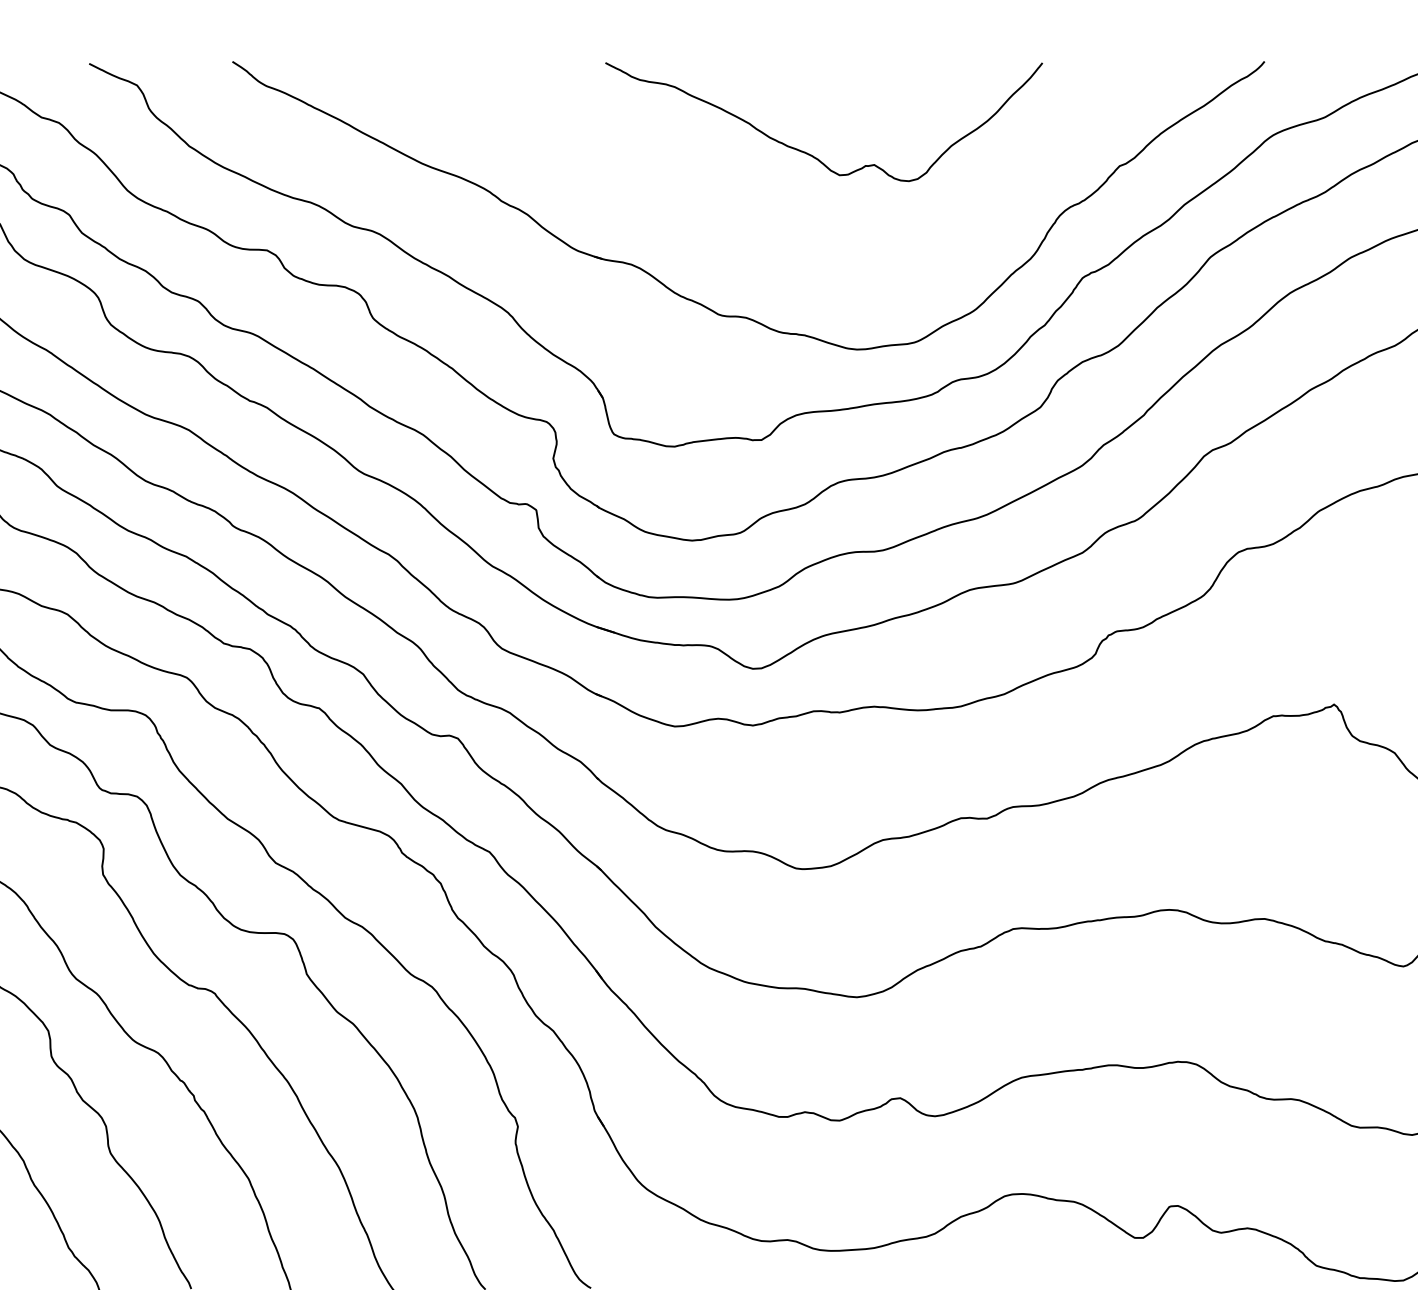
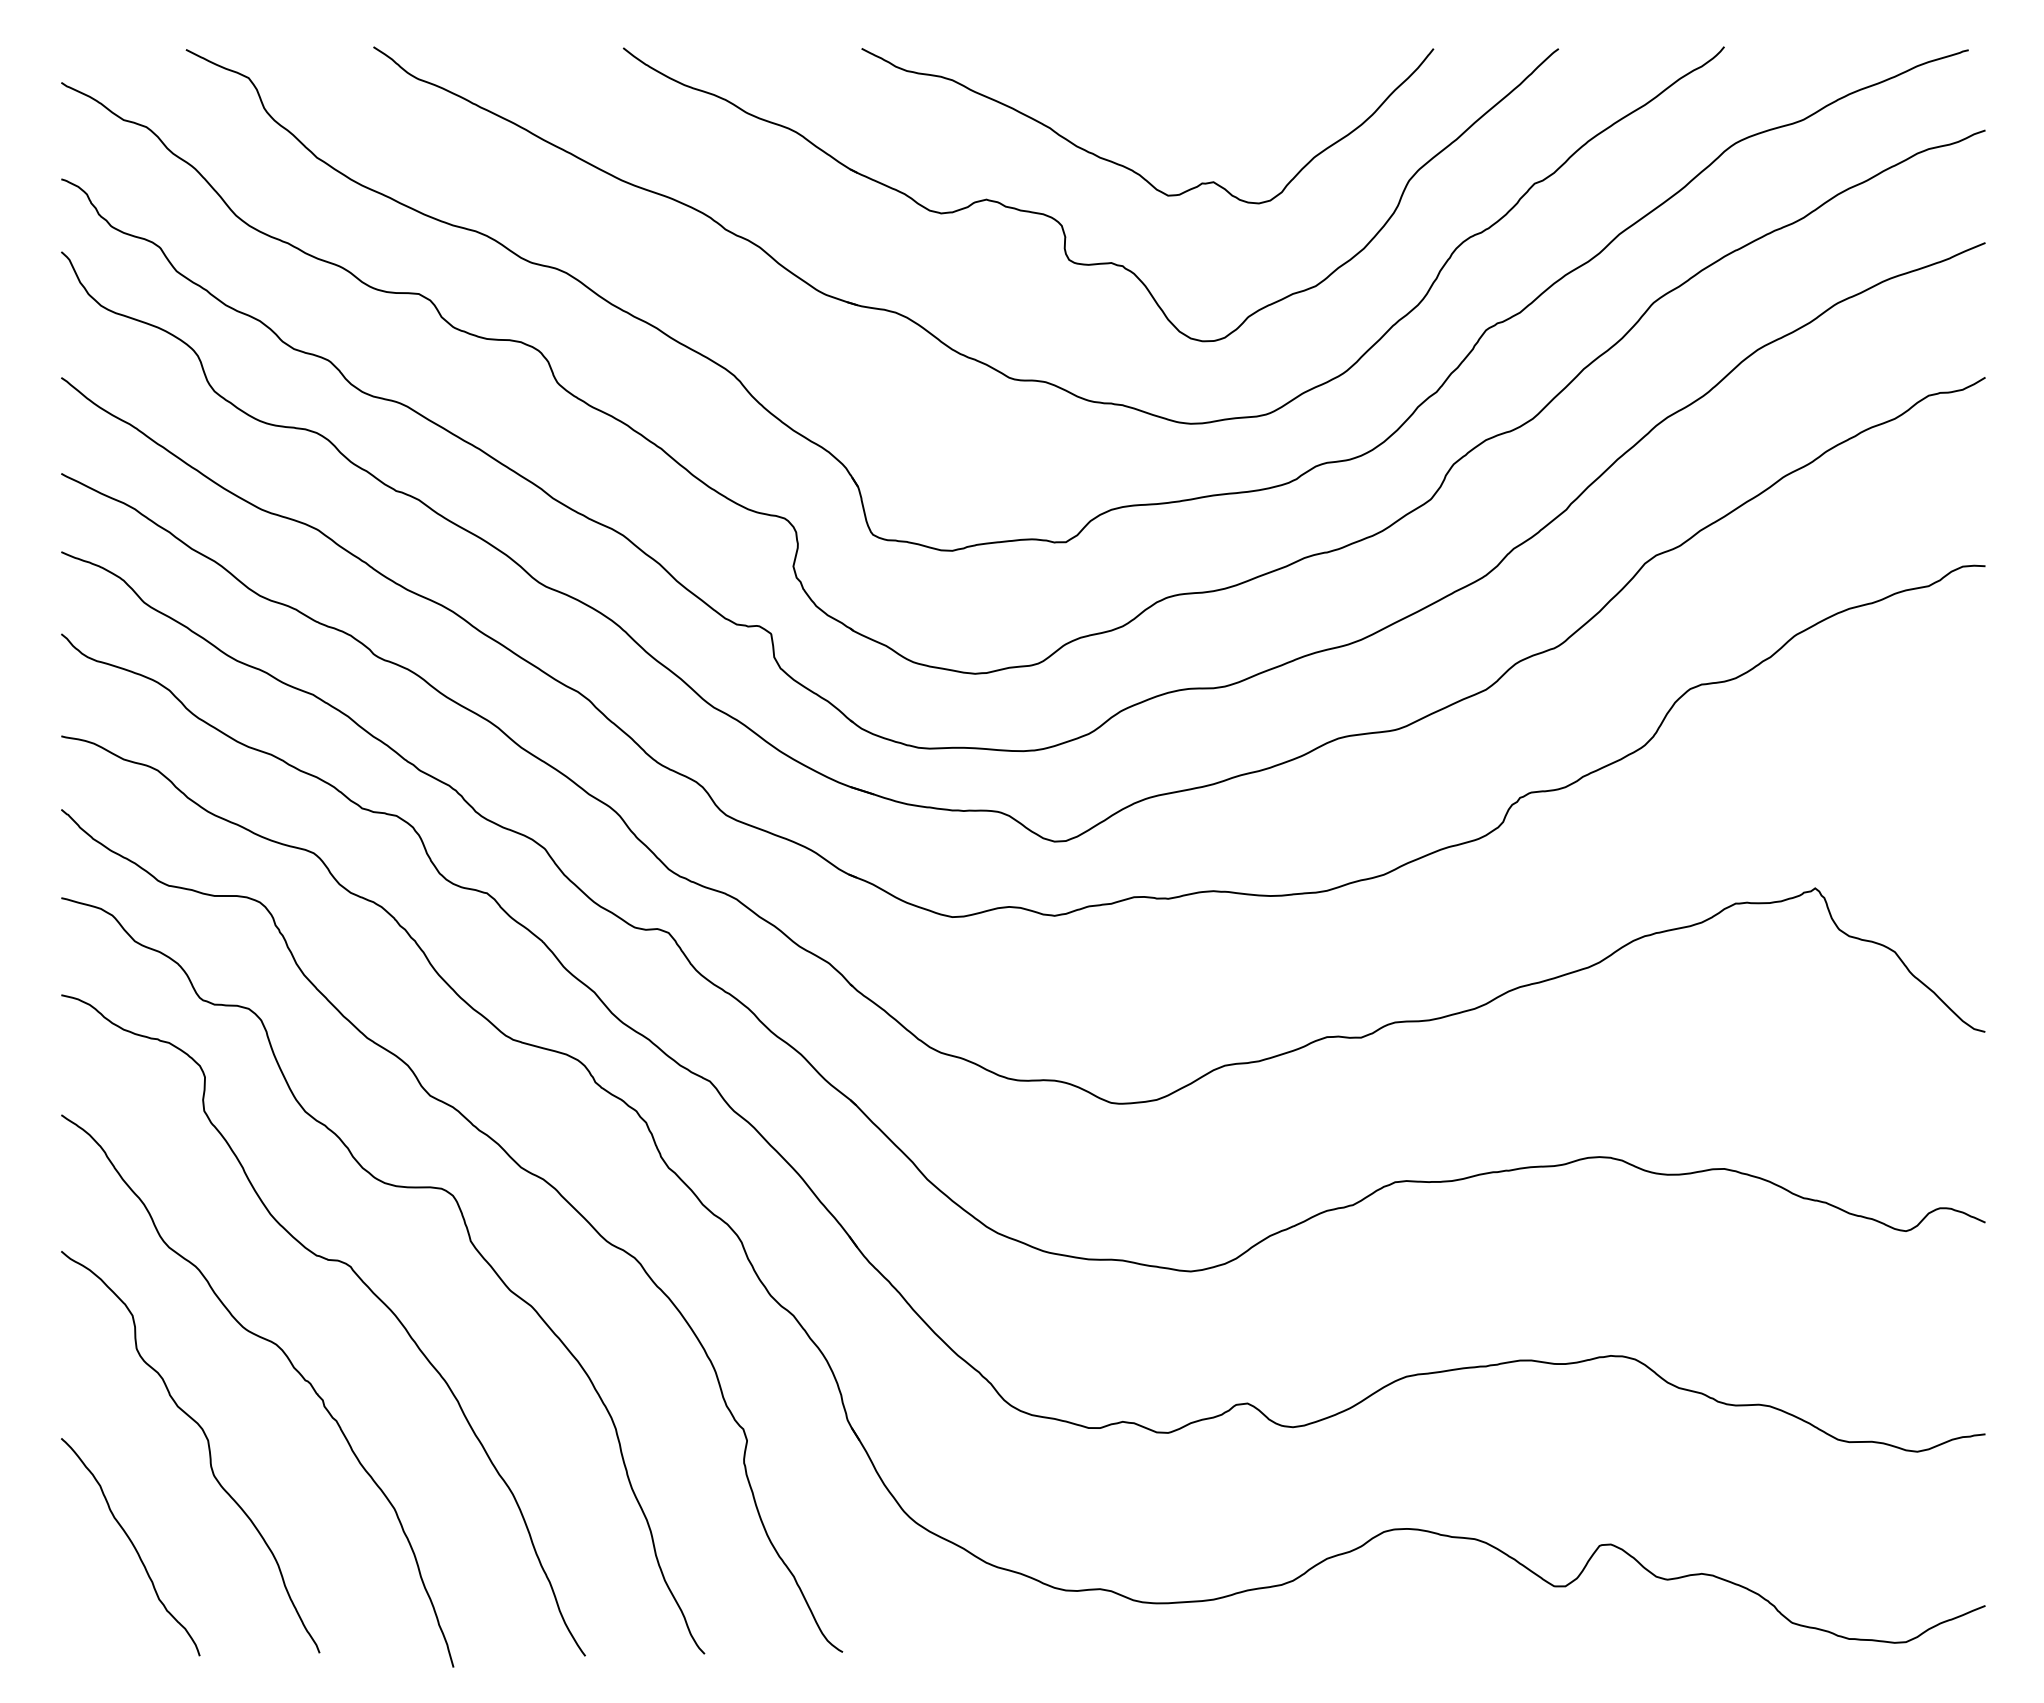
part: (756, 194) -> (1059, 221), added

